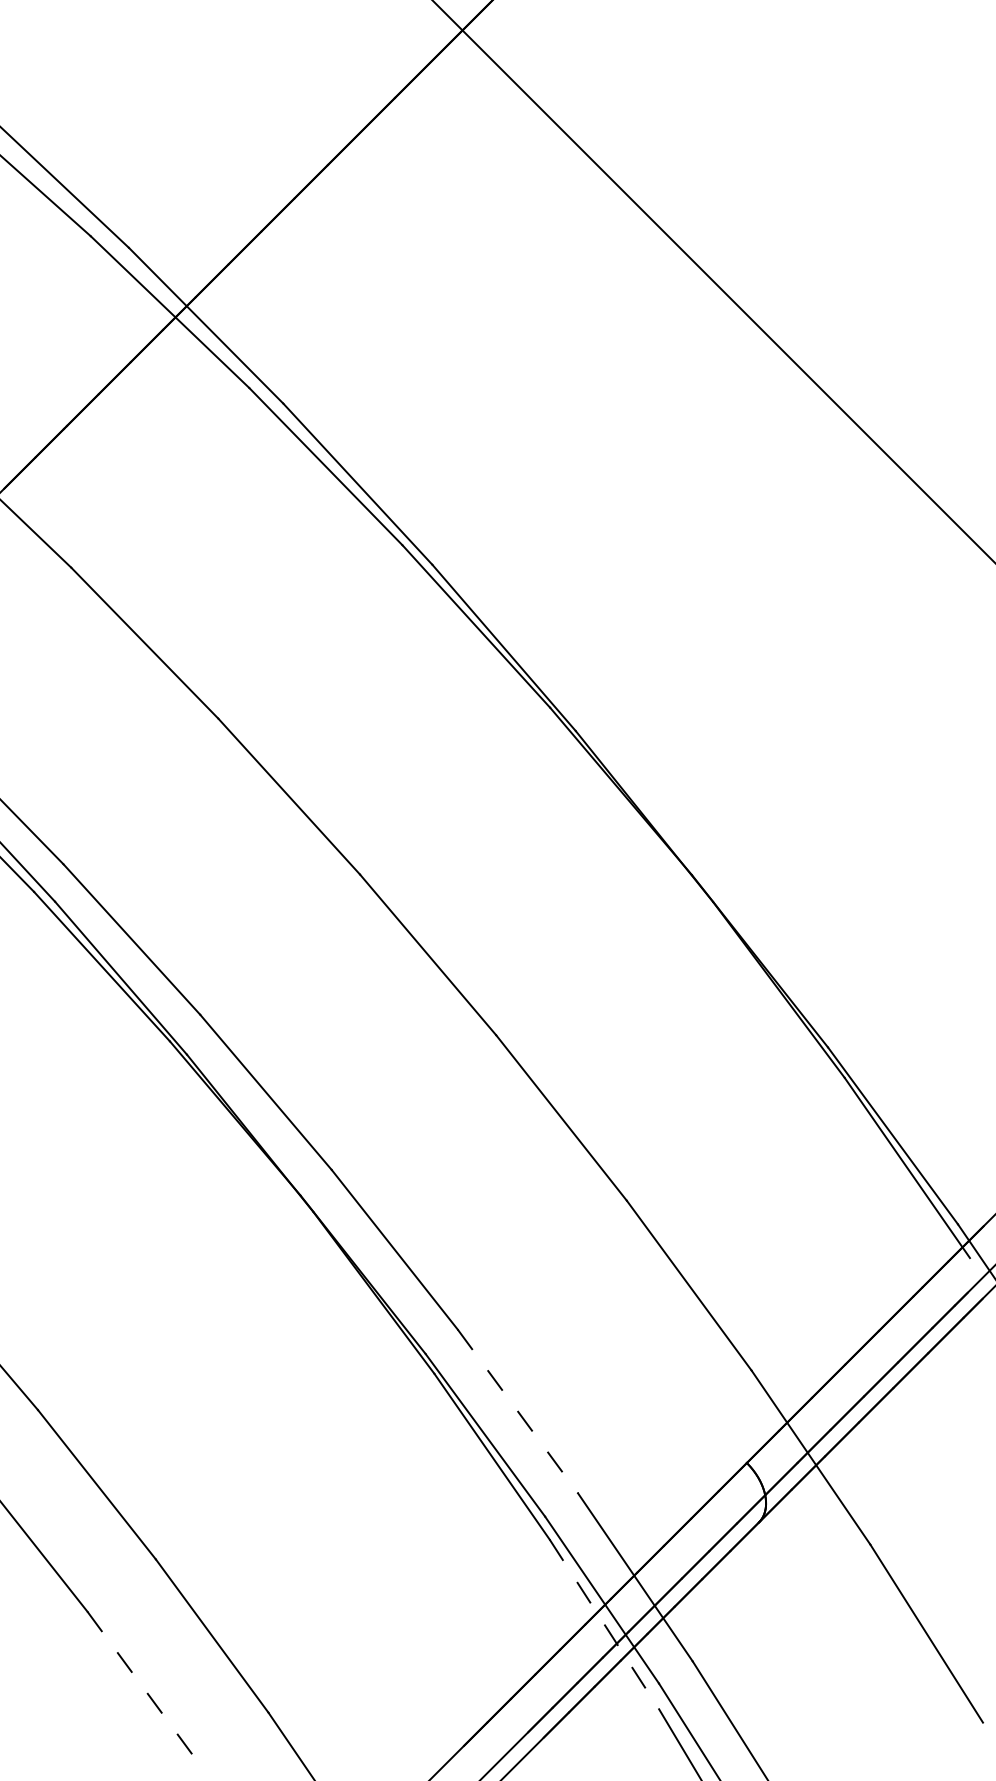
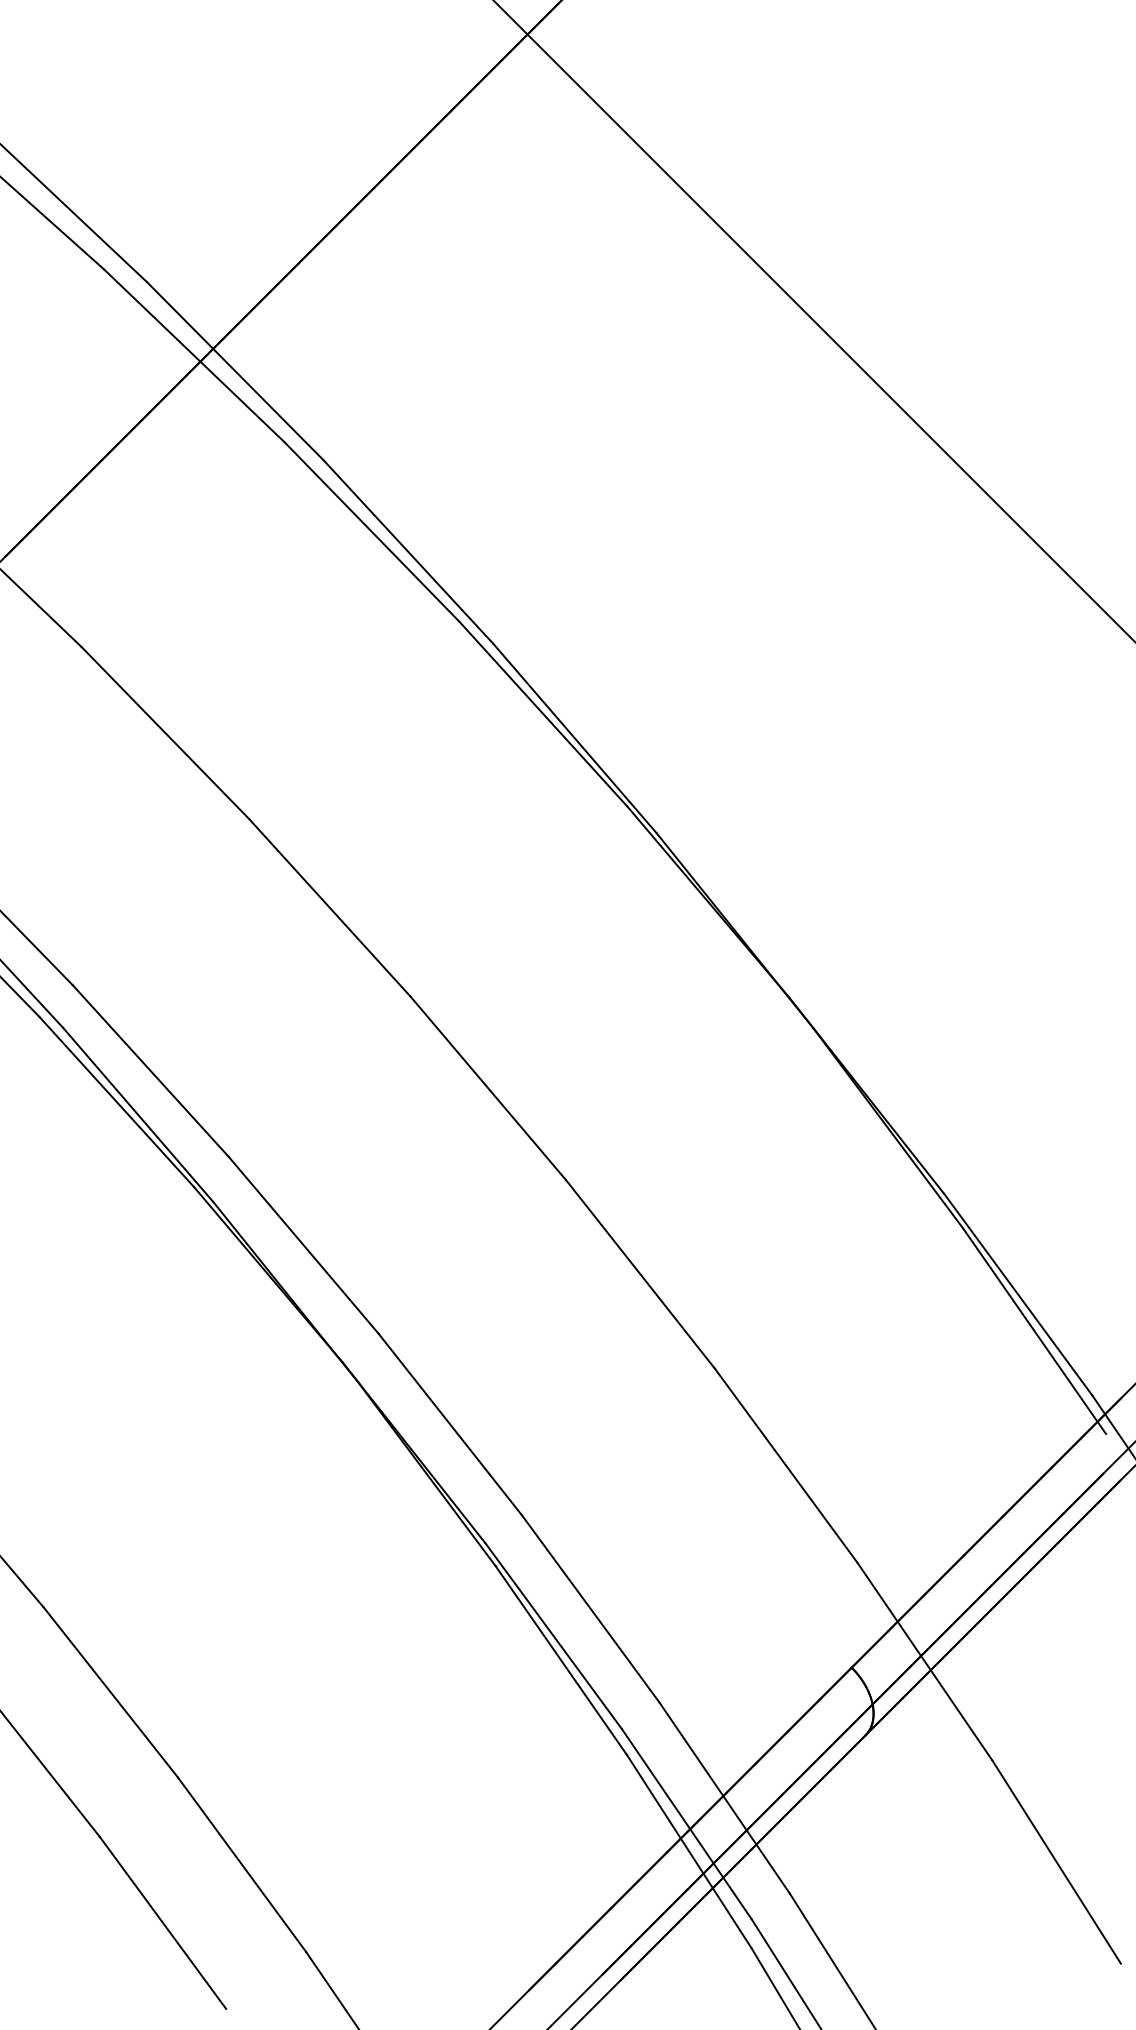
line: (517, 1411) -> (590, 1608), dashed -> solid
line: (604, 1625) -> (689, 1852), dashed -> solid
line: (143, 1686) -> (163, 1922), dashed -> solid

